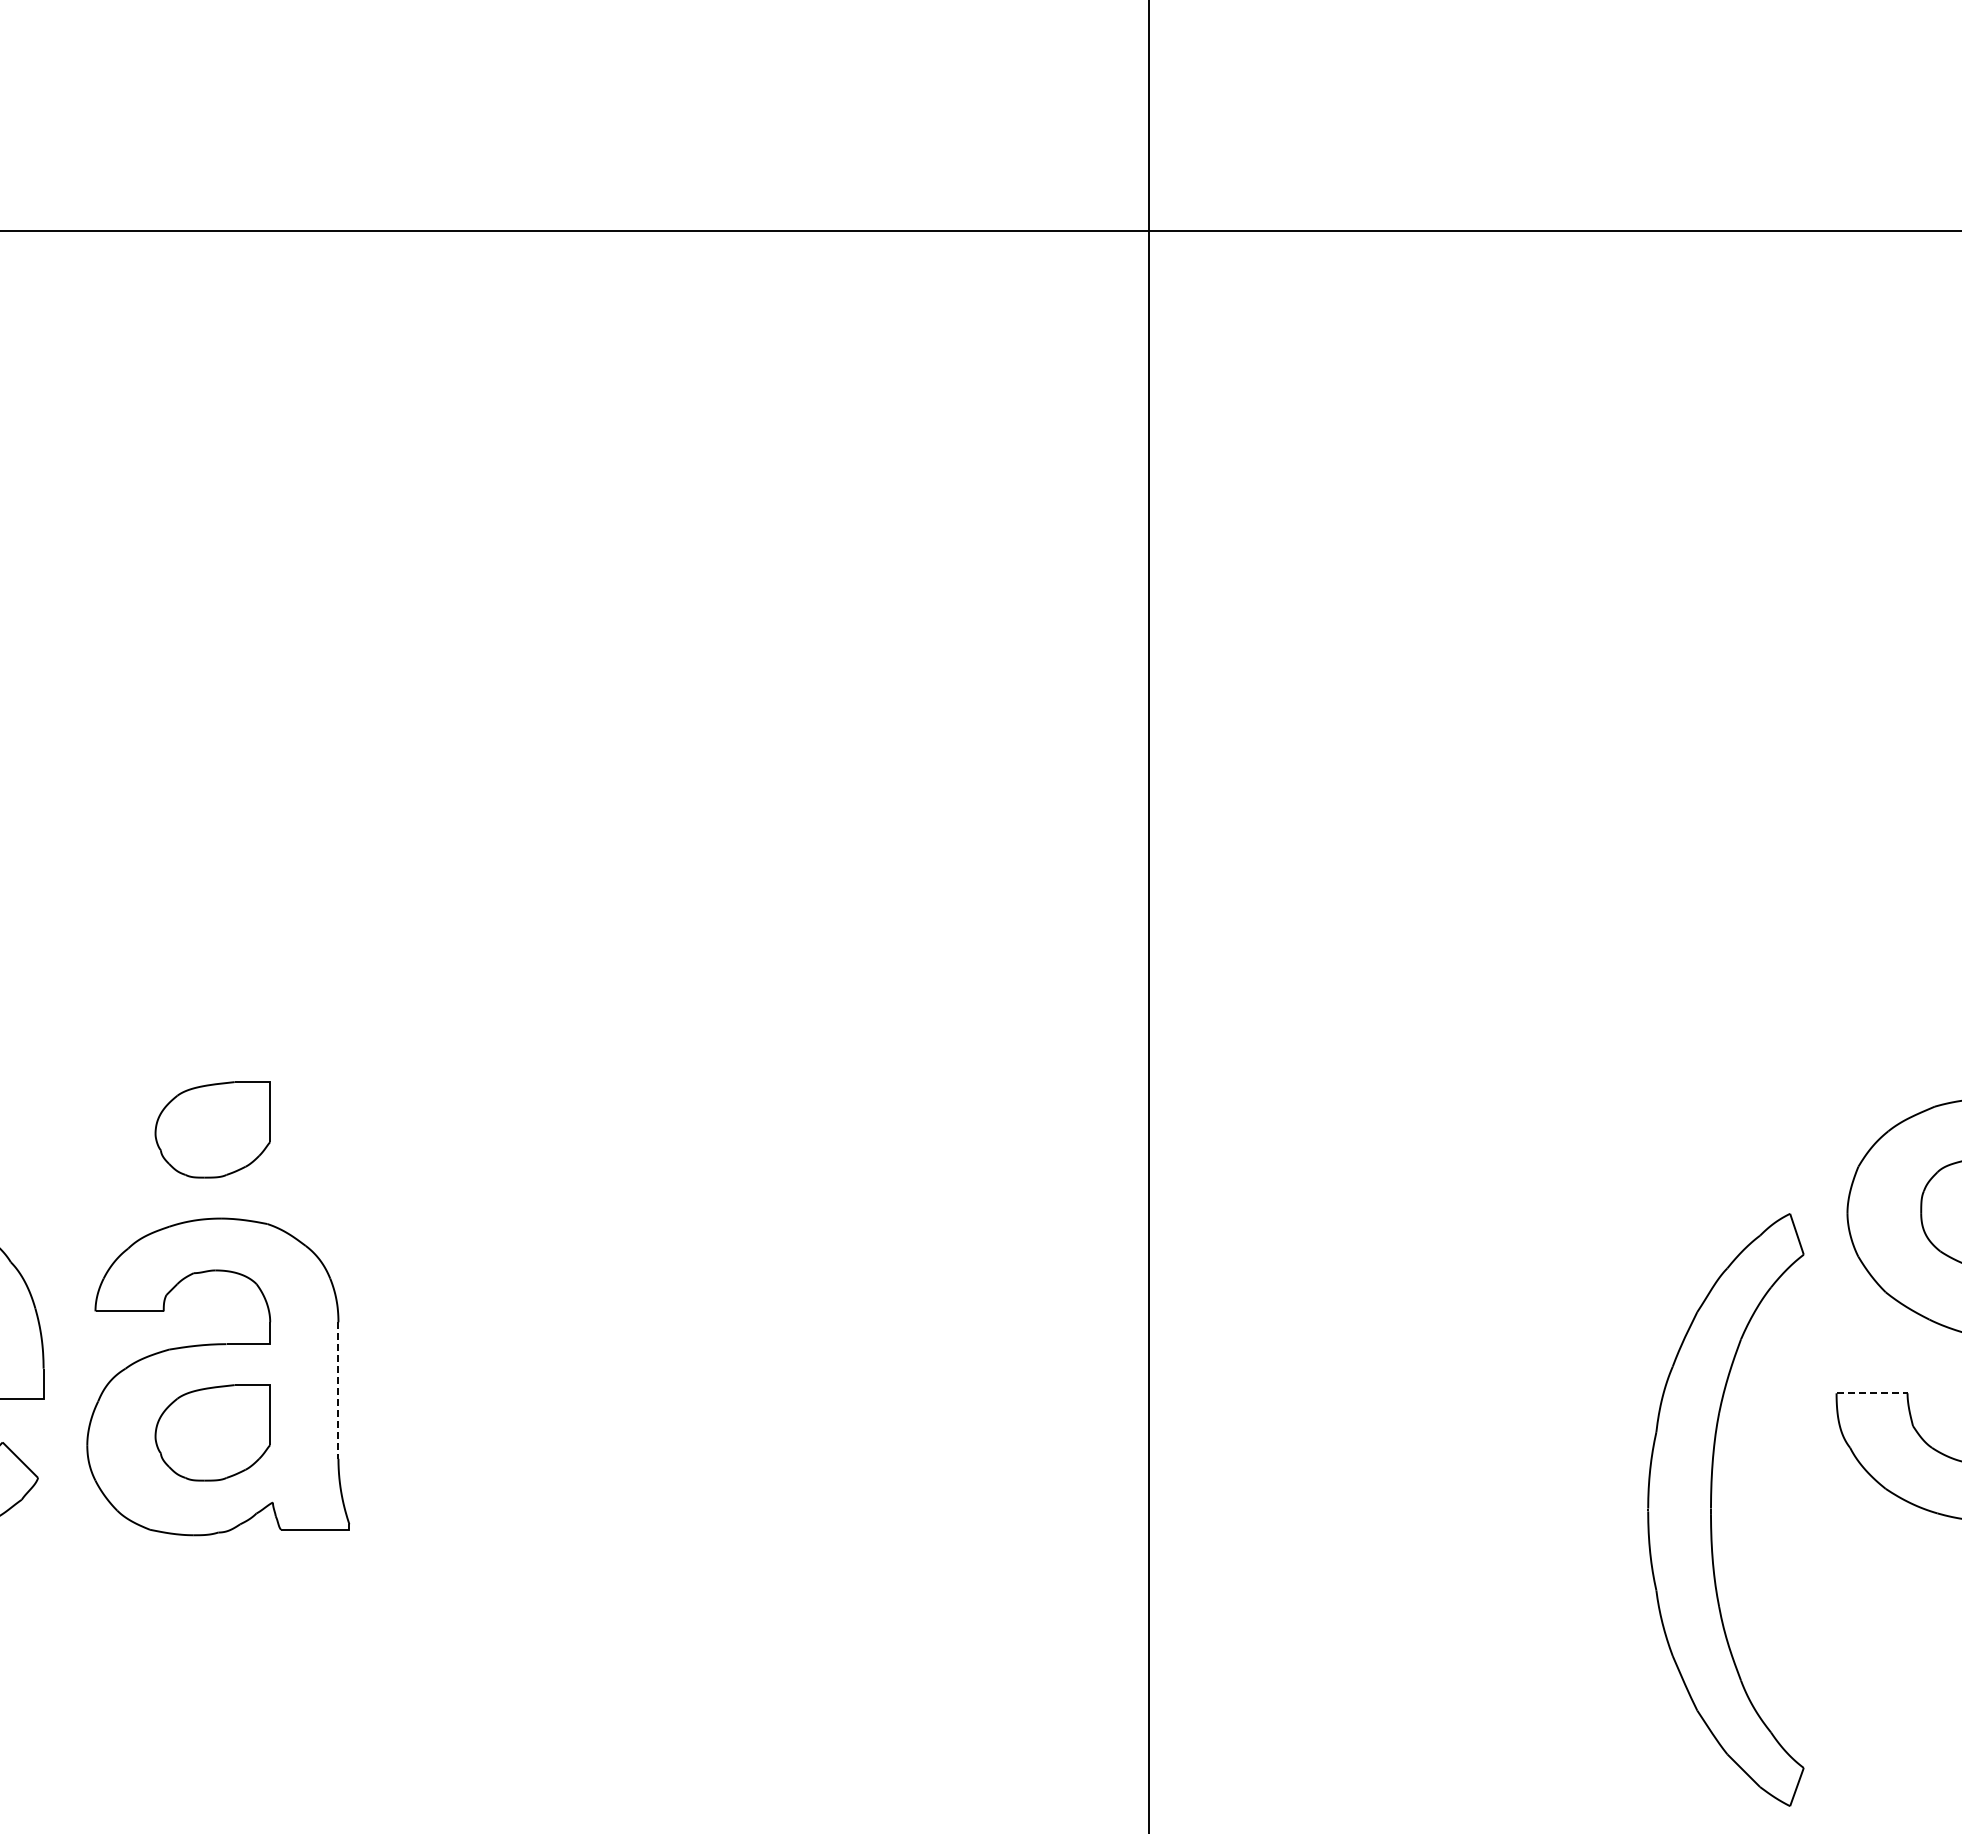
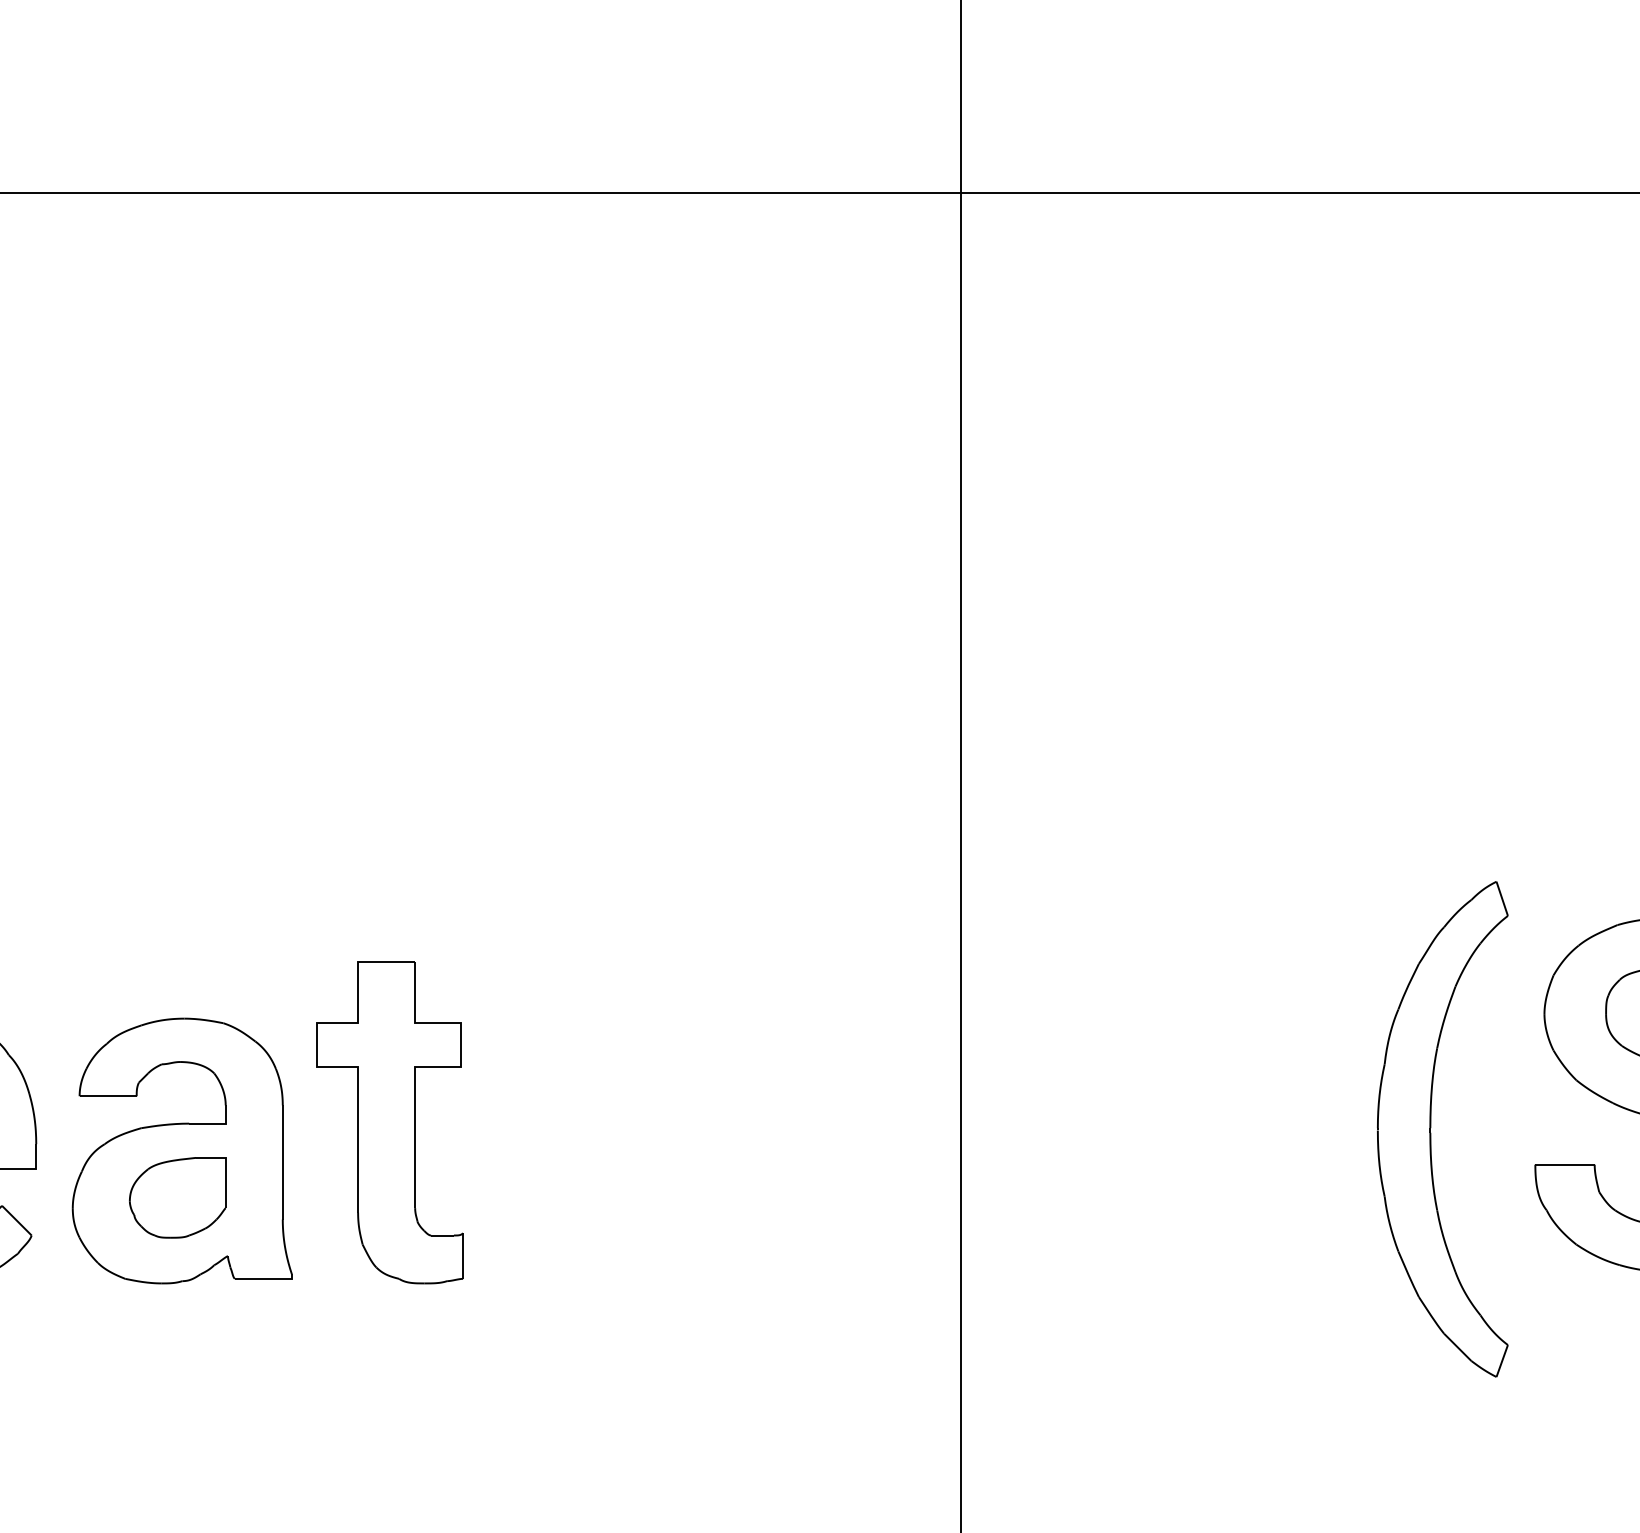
part: (212, 1129) -> (177, 944), removed
part: (466, 1342) -> (389, 1122), added
line: (338, 1391) -> (282, 1163), dashed -> solid
line: (1872, 1393) -> (1565, 1164), dashed -> solid
part: (1711, 1509) -> (1430, 1128), moved

